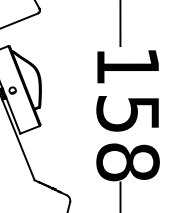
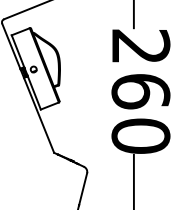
text: (127, 114) -> (140, 91), 158 -> 260

